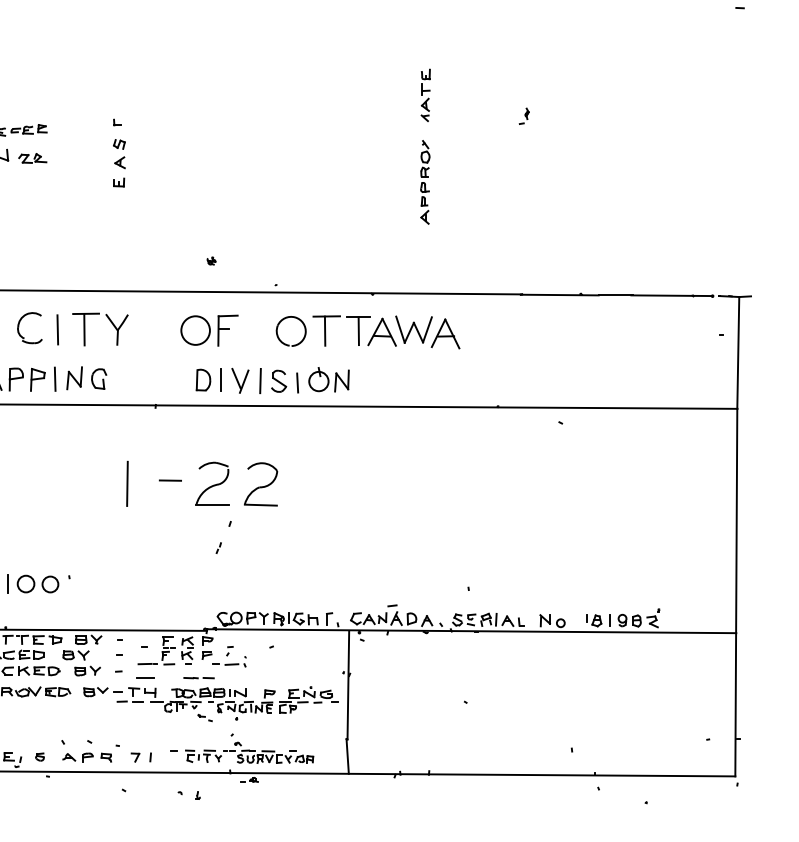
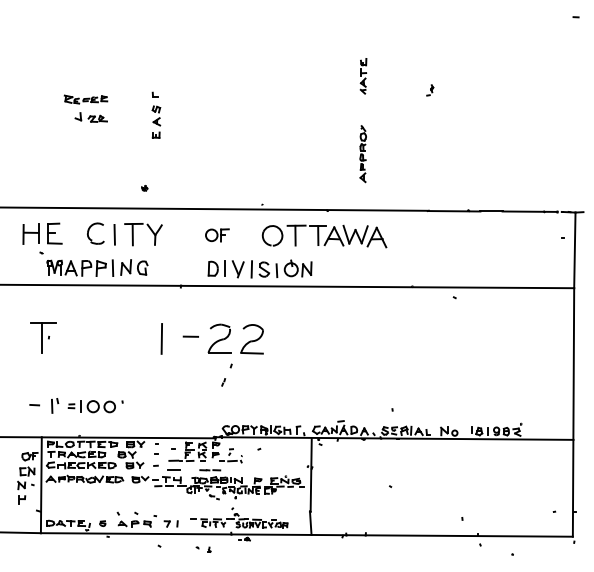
part: (424, 182) -> (362, 154), moved
part: (211, 261) -> (144, 188), moved
part: (209, 330) -> (217, 235), size x0.6

